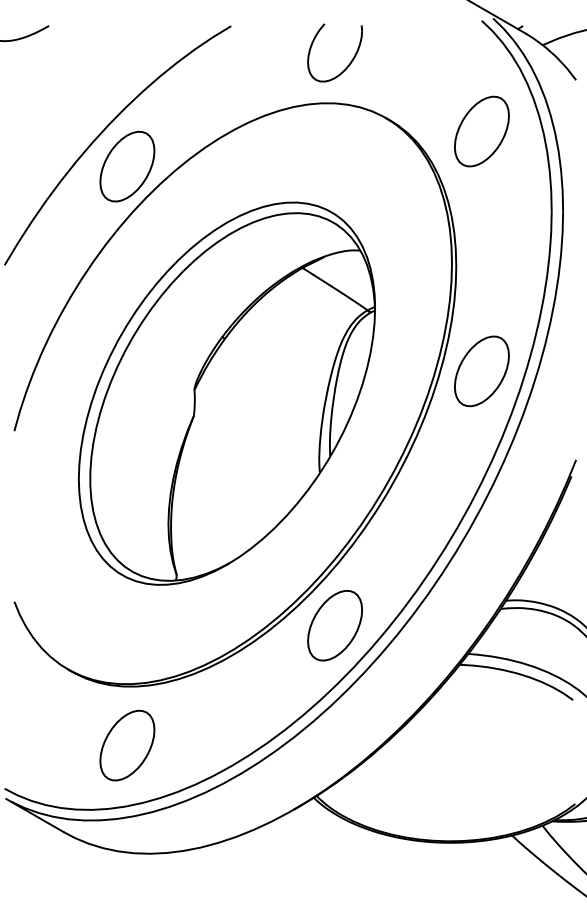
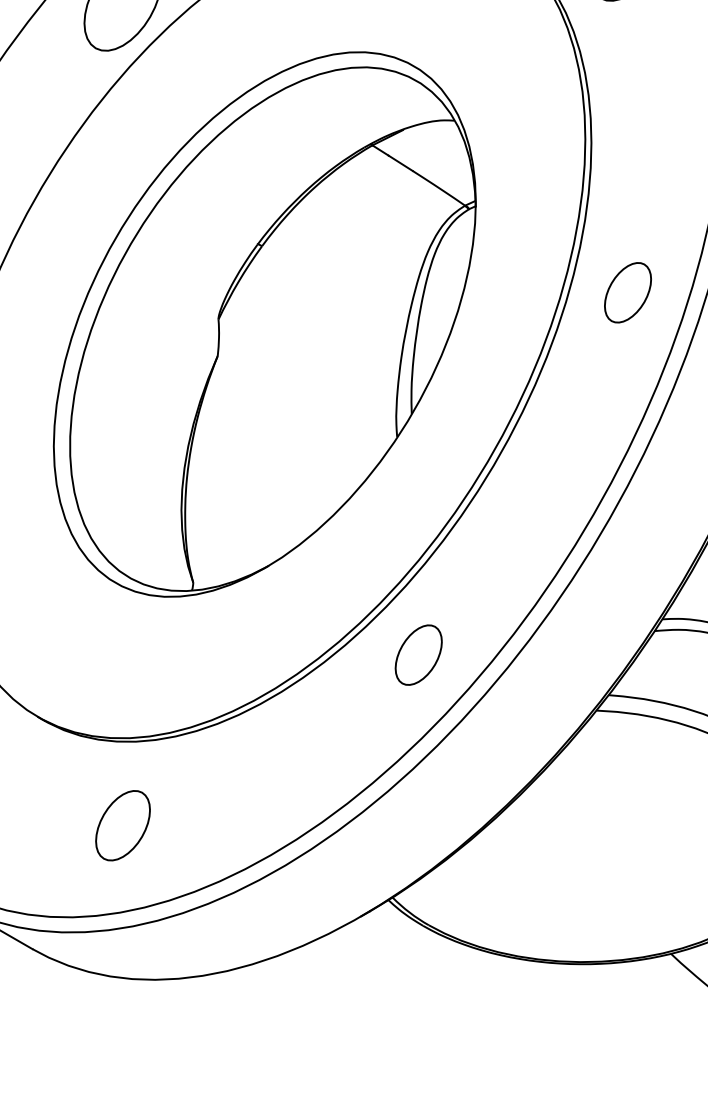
part: (481, 371) -> (627, 292), size x0.6
part: (334, 625) -> (417, 654), size x0.6
part: (127, 745) -> (123, 825), size x0.7

